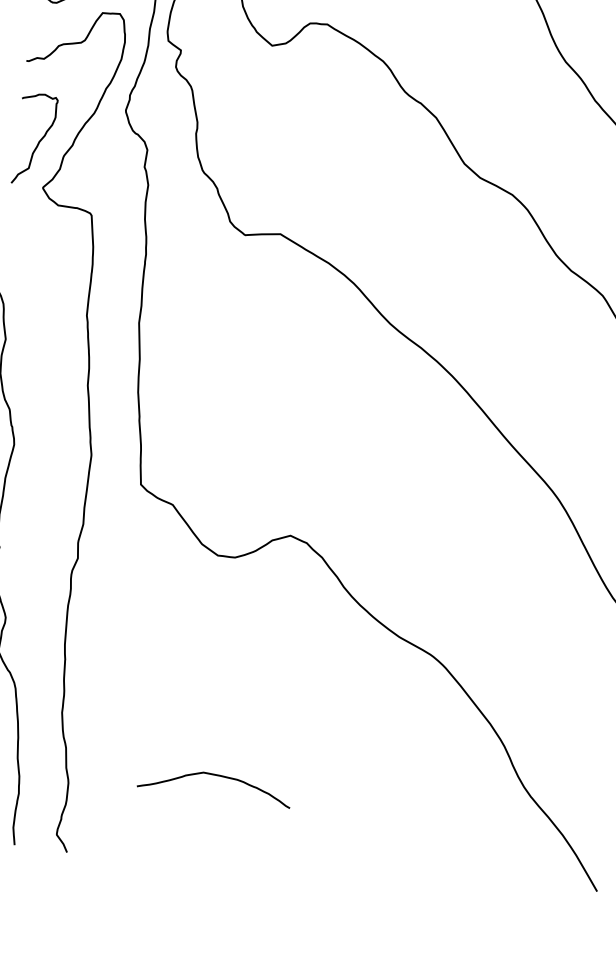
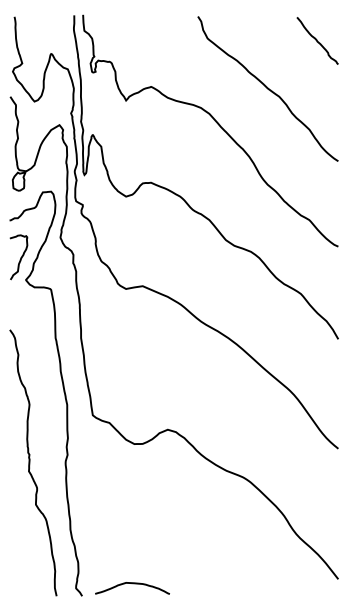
curve: (216, 777) -> (132, 584), moved

